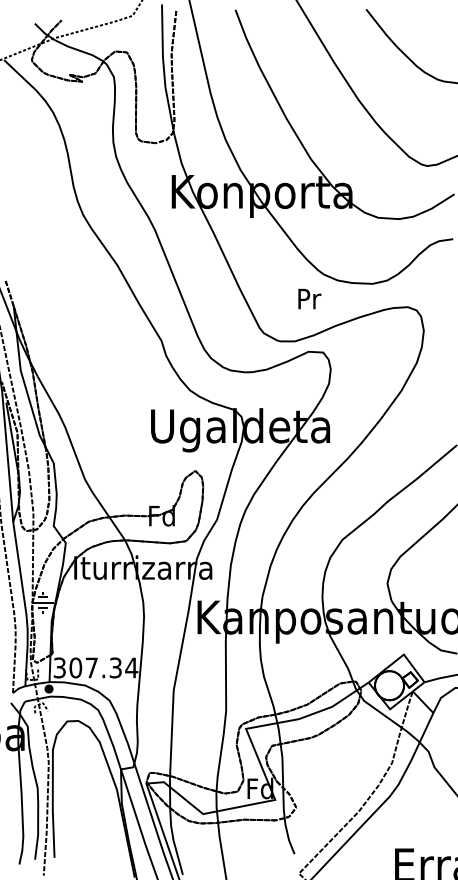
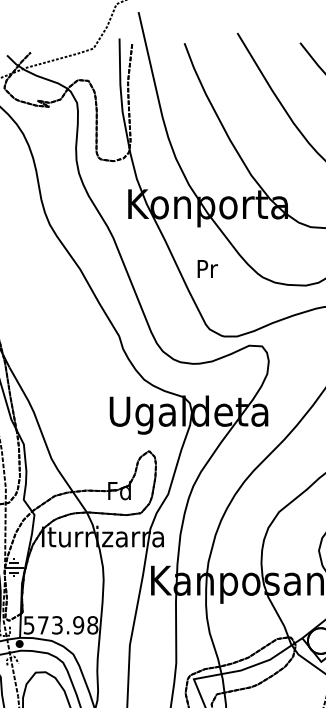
text: (309, 298) -> (207, 268), moved
text: (96, 667) -> (61, 624), 307.34 -> 573.98

